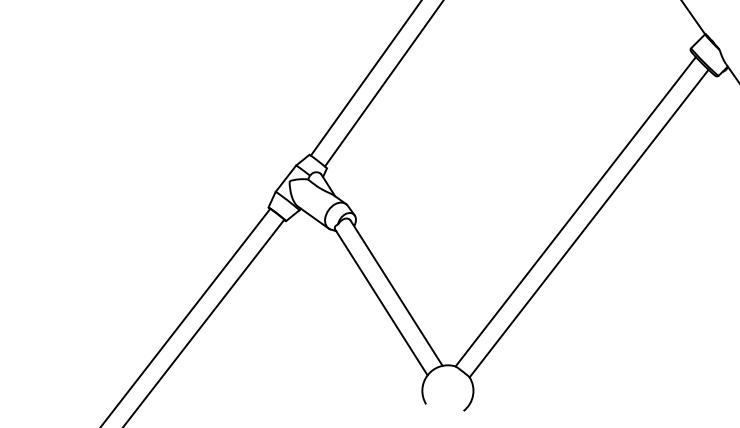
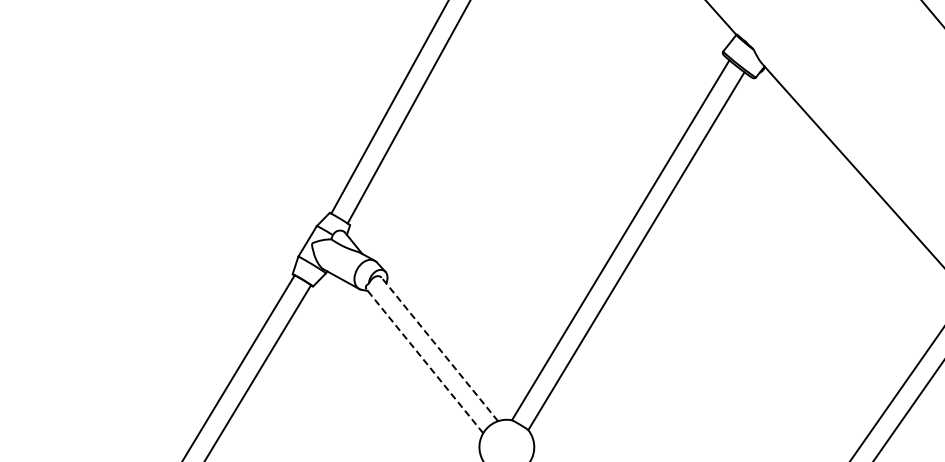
line: (396, 293) -> (439, 349), solid -> dashed
line: (381, 302) -> (424, 361), solid -> dashed

